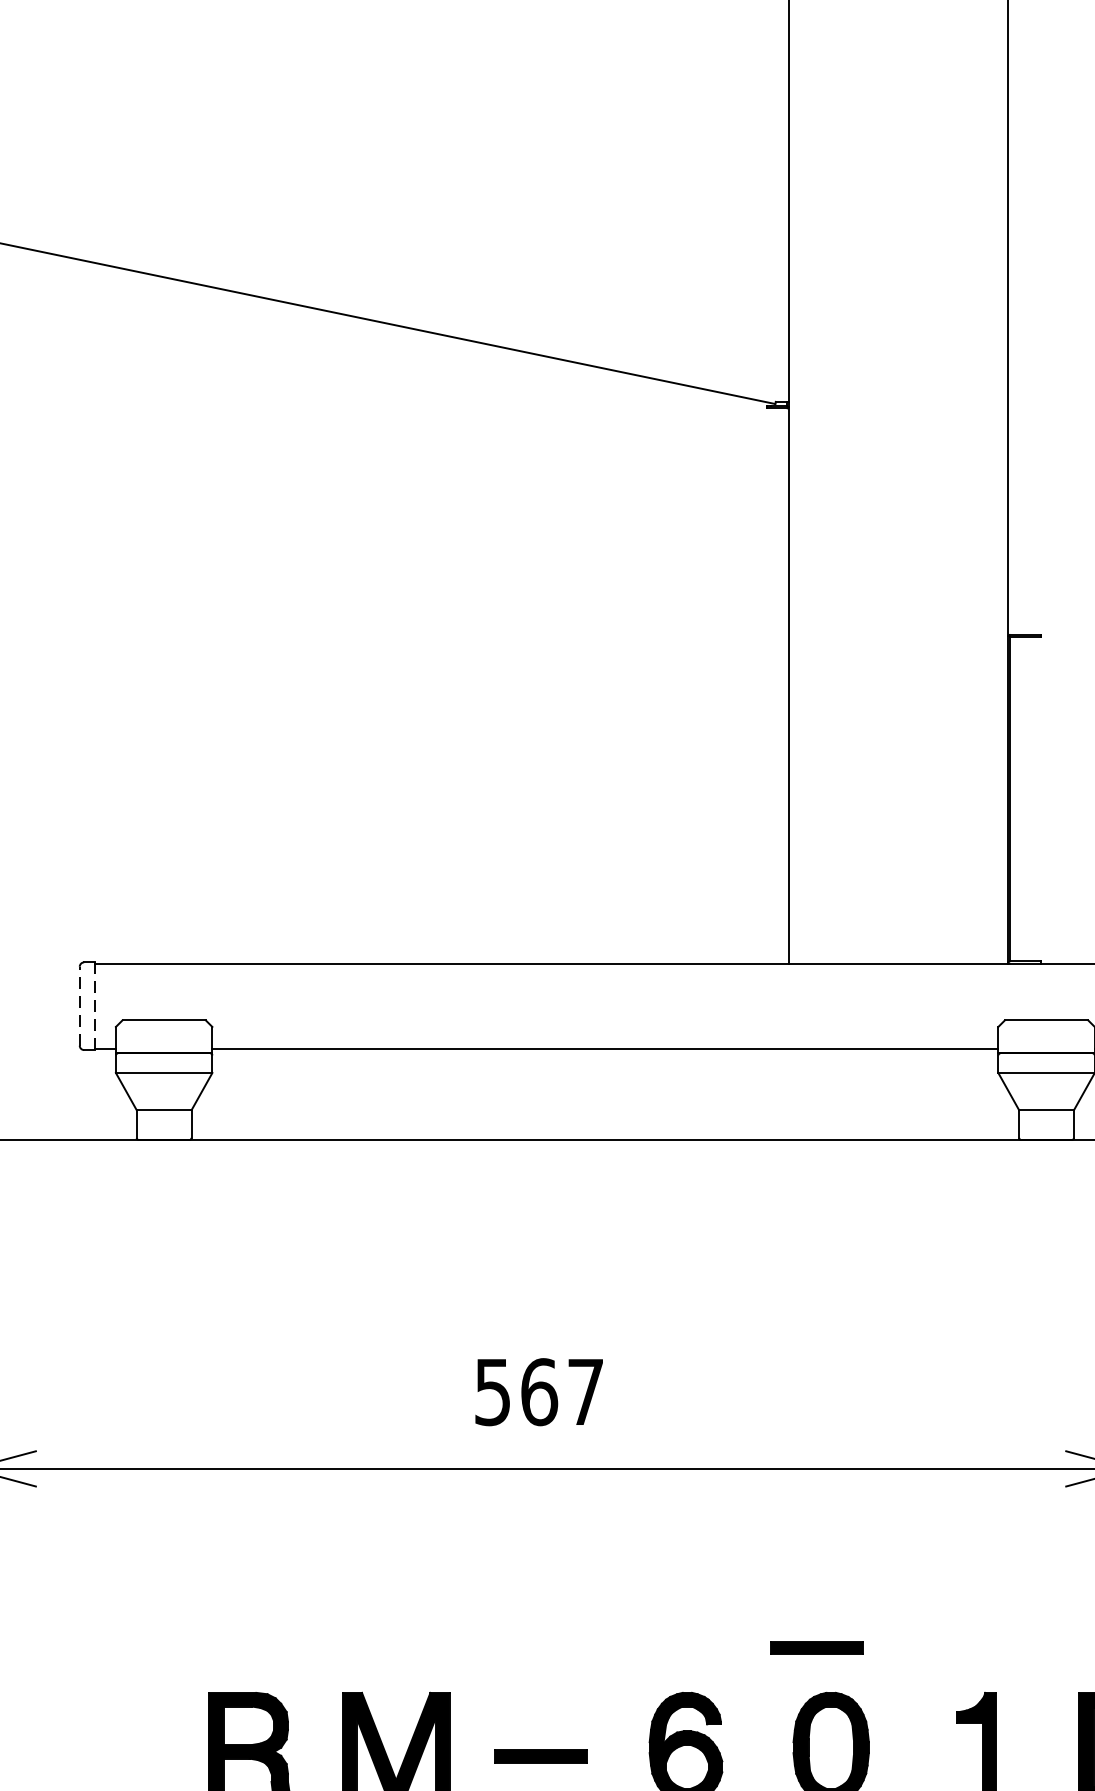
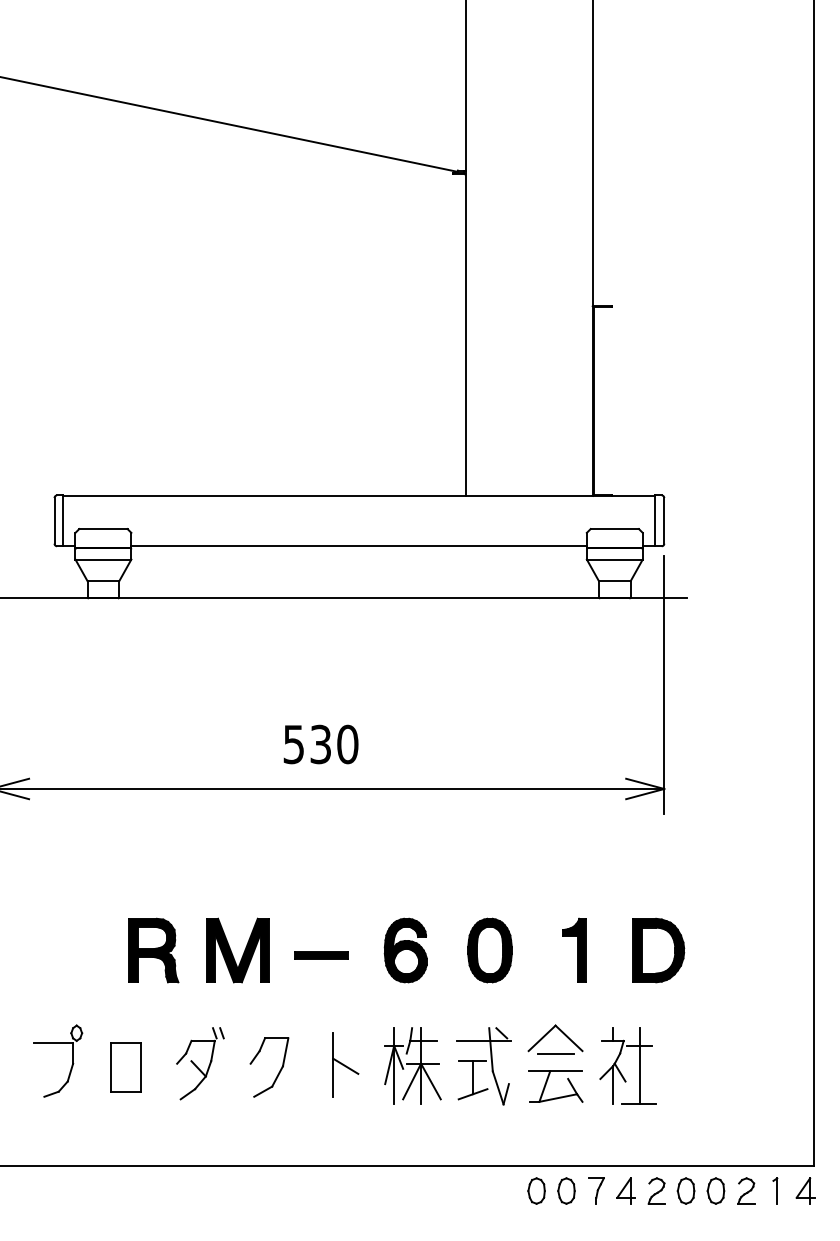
line: (79, 1005) -> (54, 520), dashed -> solid
line: (95, 1007) -> (63, 521), dashed -> solid
text: (562, 1392) -> (334, 744), 567 -> 530
part: (816, 1647) -> (481, 892), removed

